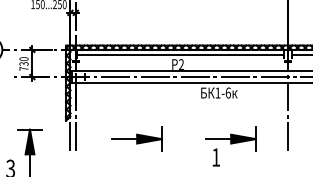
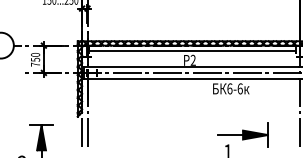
text: (21, 63) -> (33, 59), 730 -> 750
text: (217, 92) -> (229, 88), 1-6 -> 6-6
part: (136, 138) -> (148, 134), removed

